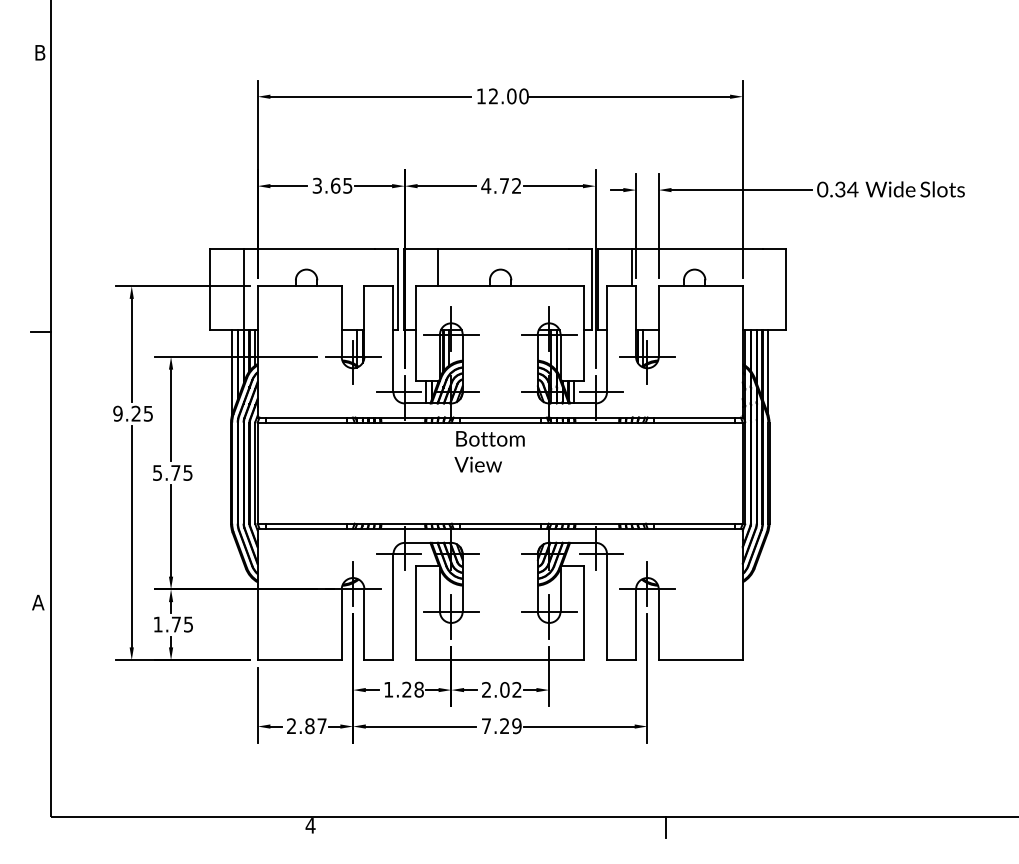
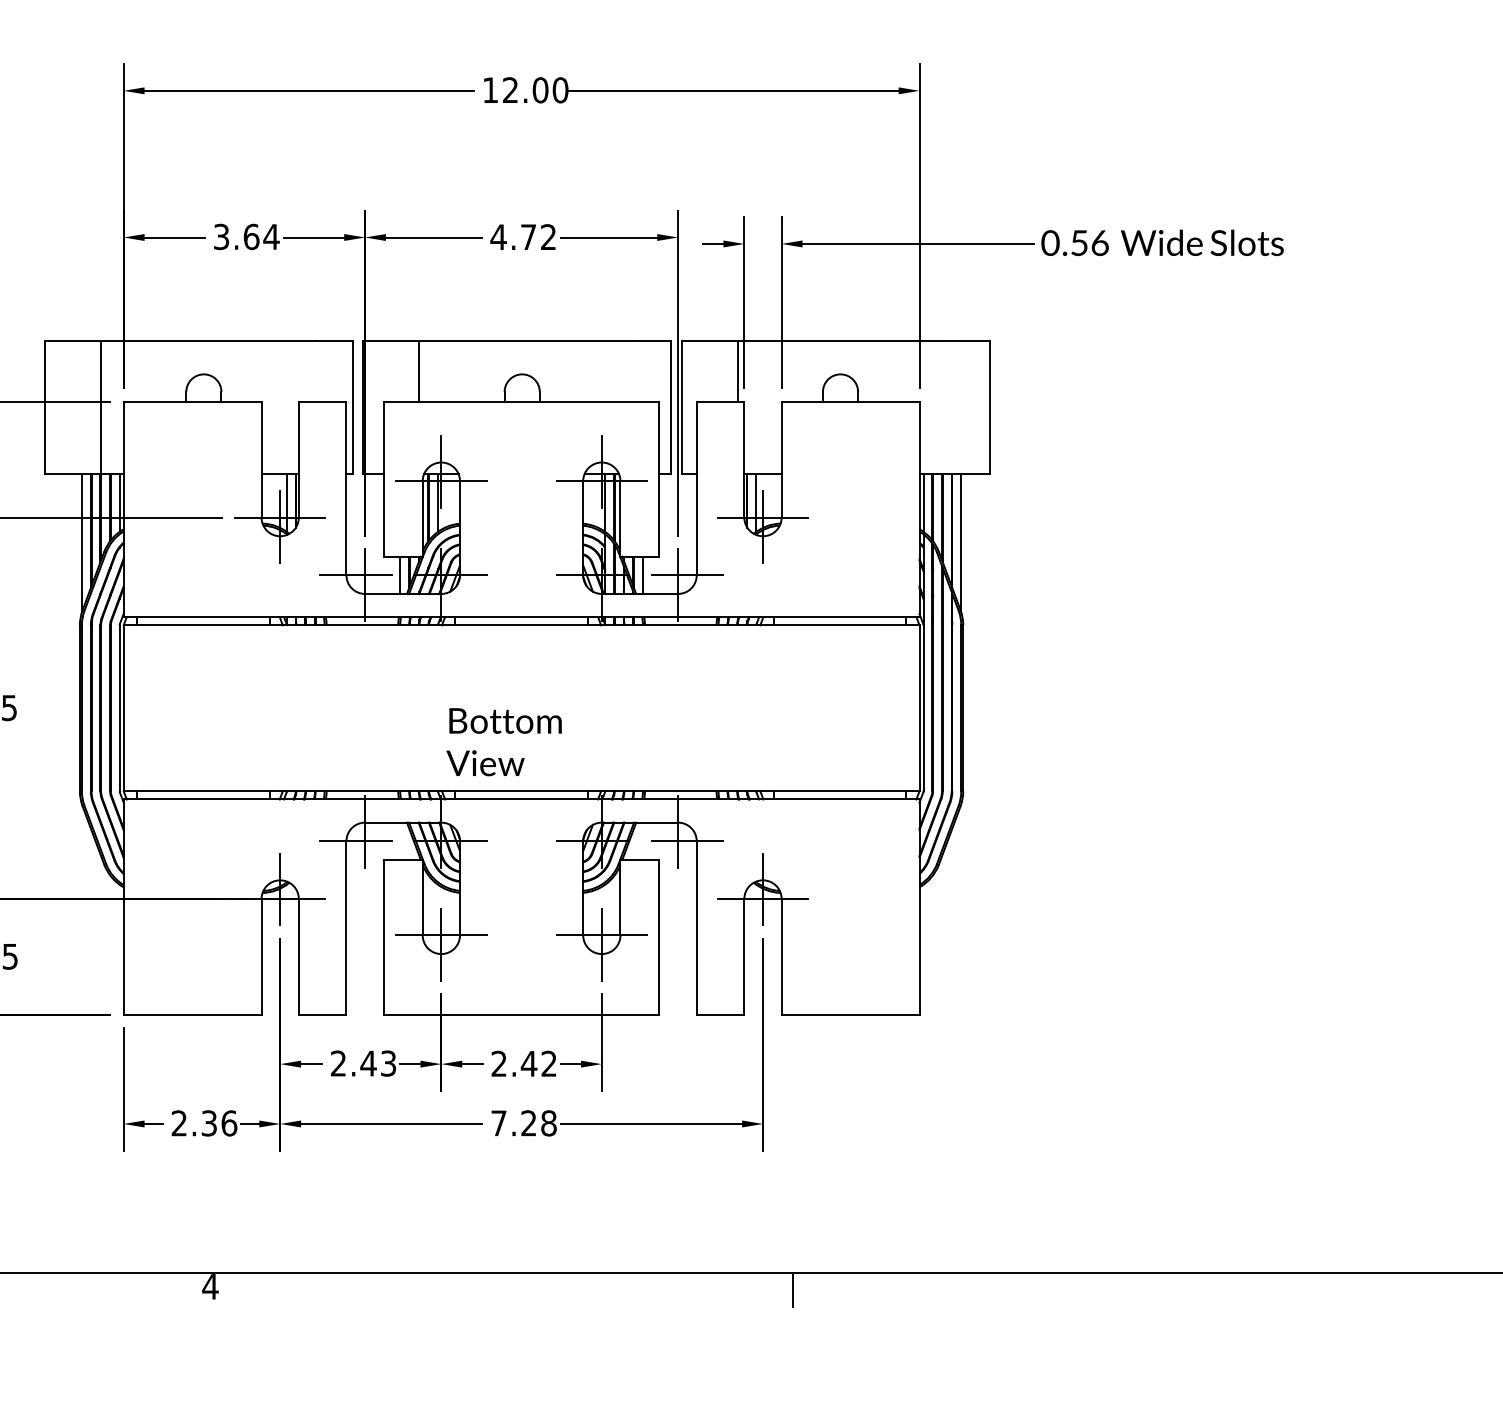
text: (347, 185) -> (271, 236), 3.65 -> 3.64
text: (846, 189) -> (1089, 242), 0.34 -> 0.56
text: (489, 451) -> (503, 741), moved
text: (403, 689) -> (362, 1063), 1.28 -> 2.43
text: (504, 689) -> (528, 1063), 2.02 -> 2.42
text: (315, 726) -> (218, 1123), 2.87 -> 2.36
text: (516, 726) -> (548, 1123), 7.29 -> 7.28

